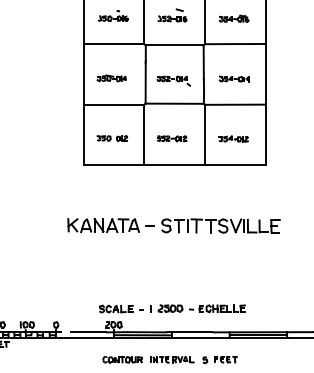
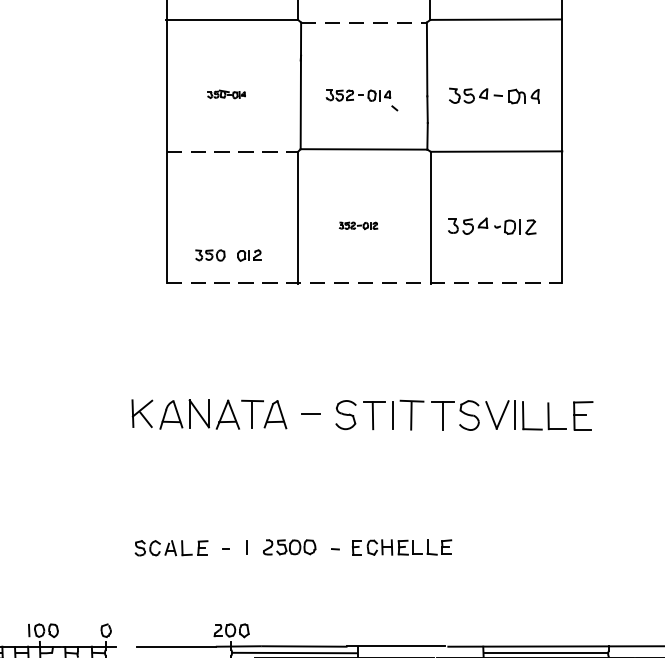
line: (174, 45) -> (363, 22), solid -> dashed
part: (111, 78) -> (226, 94), size x0.6
part: (233, 78) -> (491, 94), size x1.4
line: (114, 104) -> (232, 151), solid -> dashed
part: (111, 138) -> (226, 255), moved
part: (172, 138) -> (359, 225), size x0.6
part: (233, 138) -> (491, 225), size x1.4
line: (174, 165) -> (363, 283), solid -> dashed
part: (172, 308) -> (293, 546), moved

